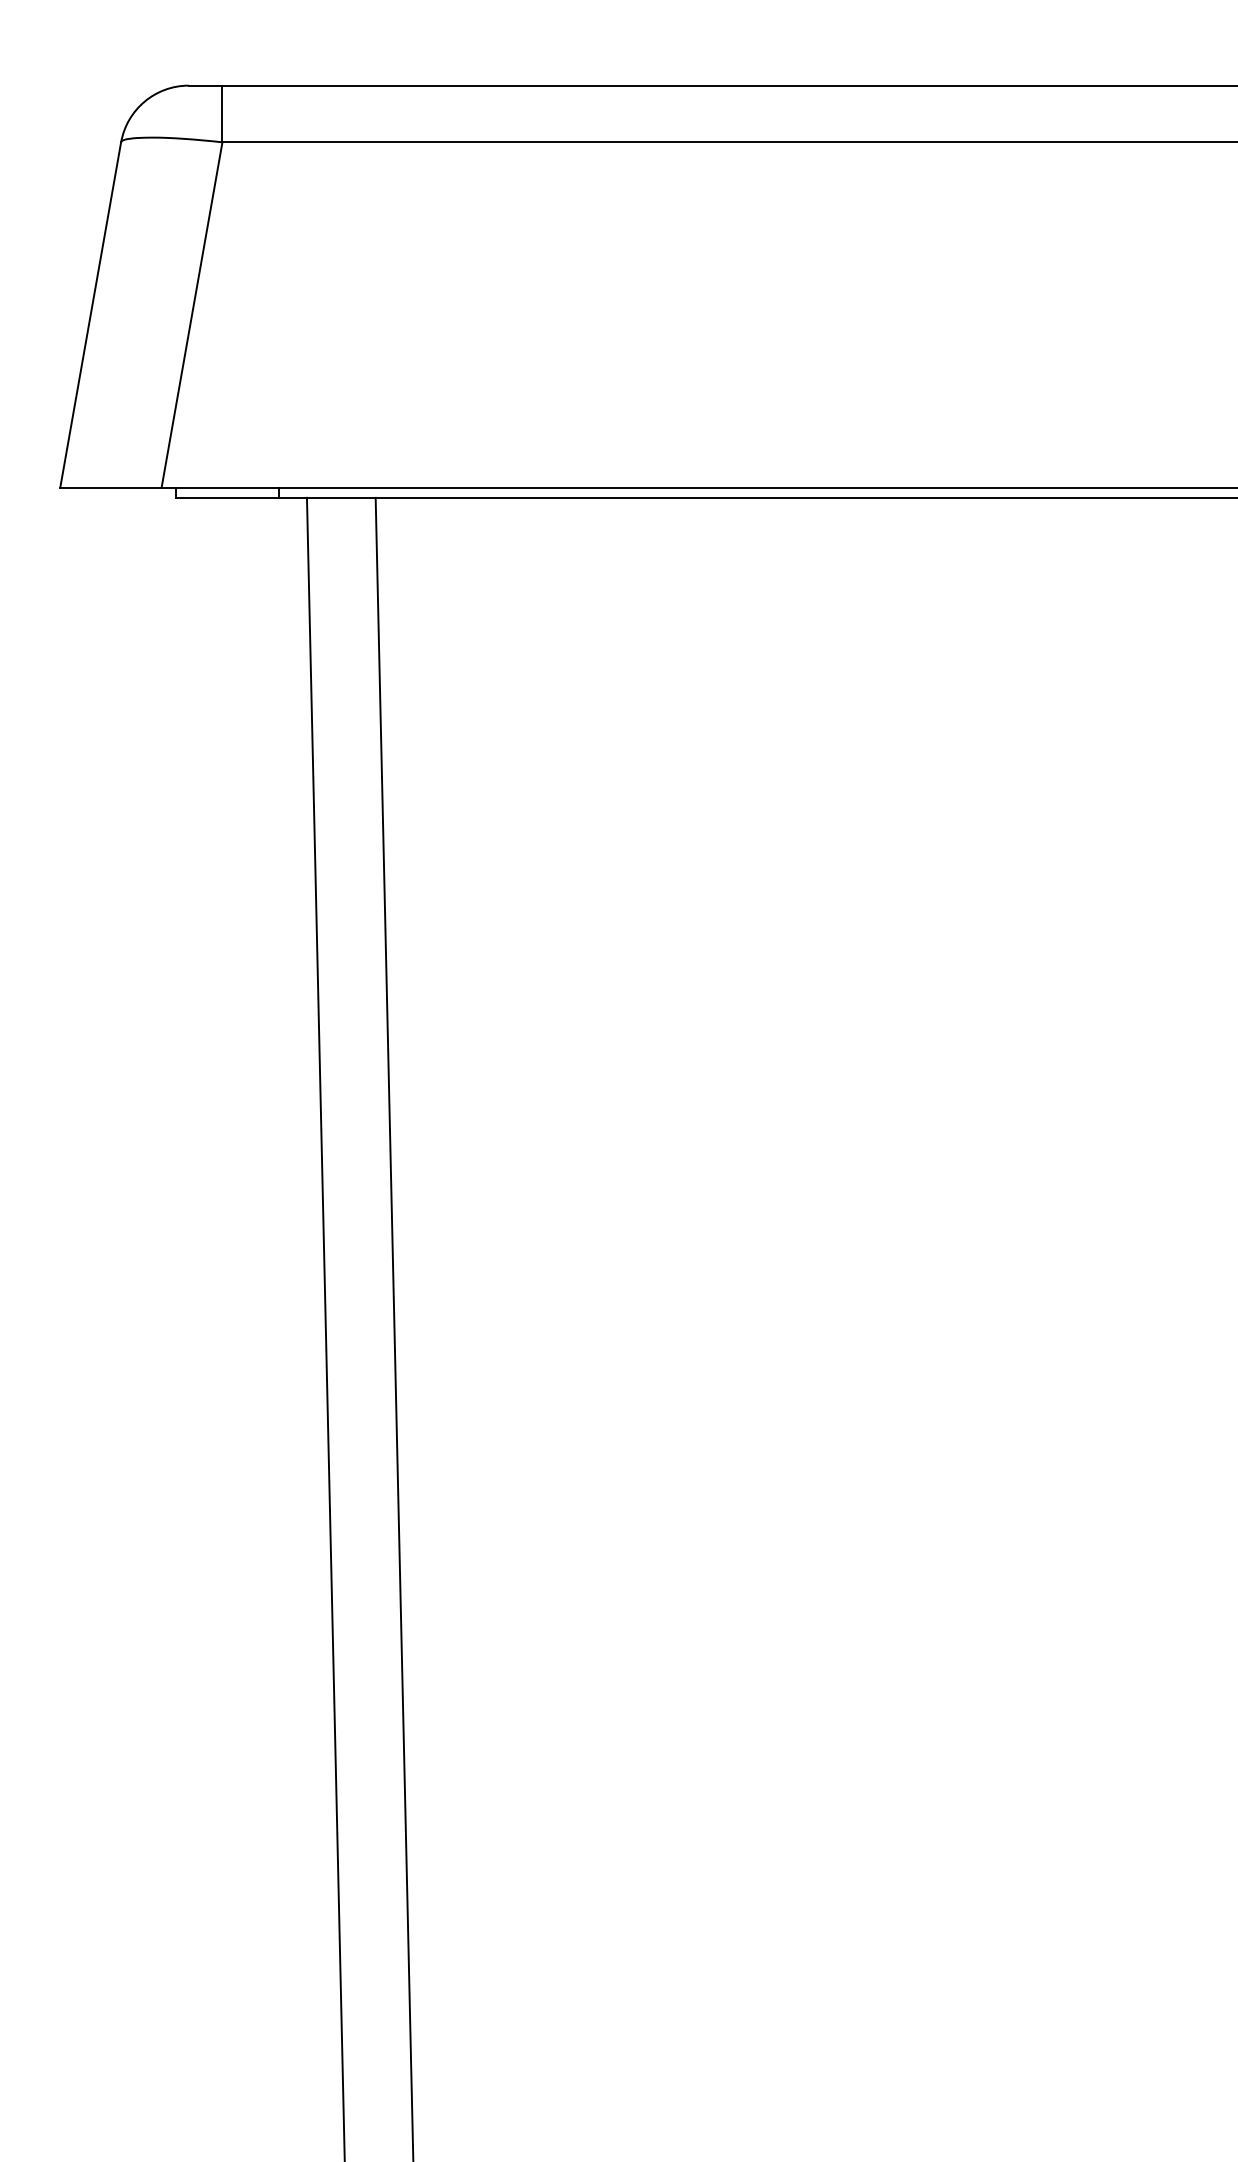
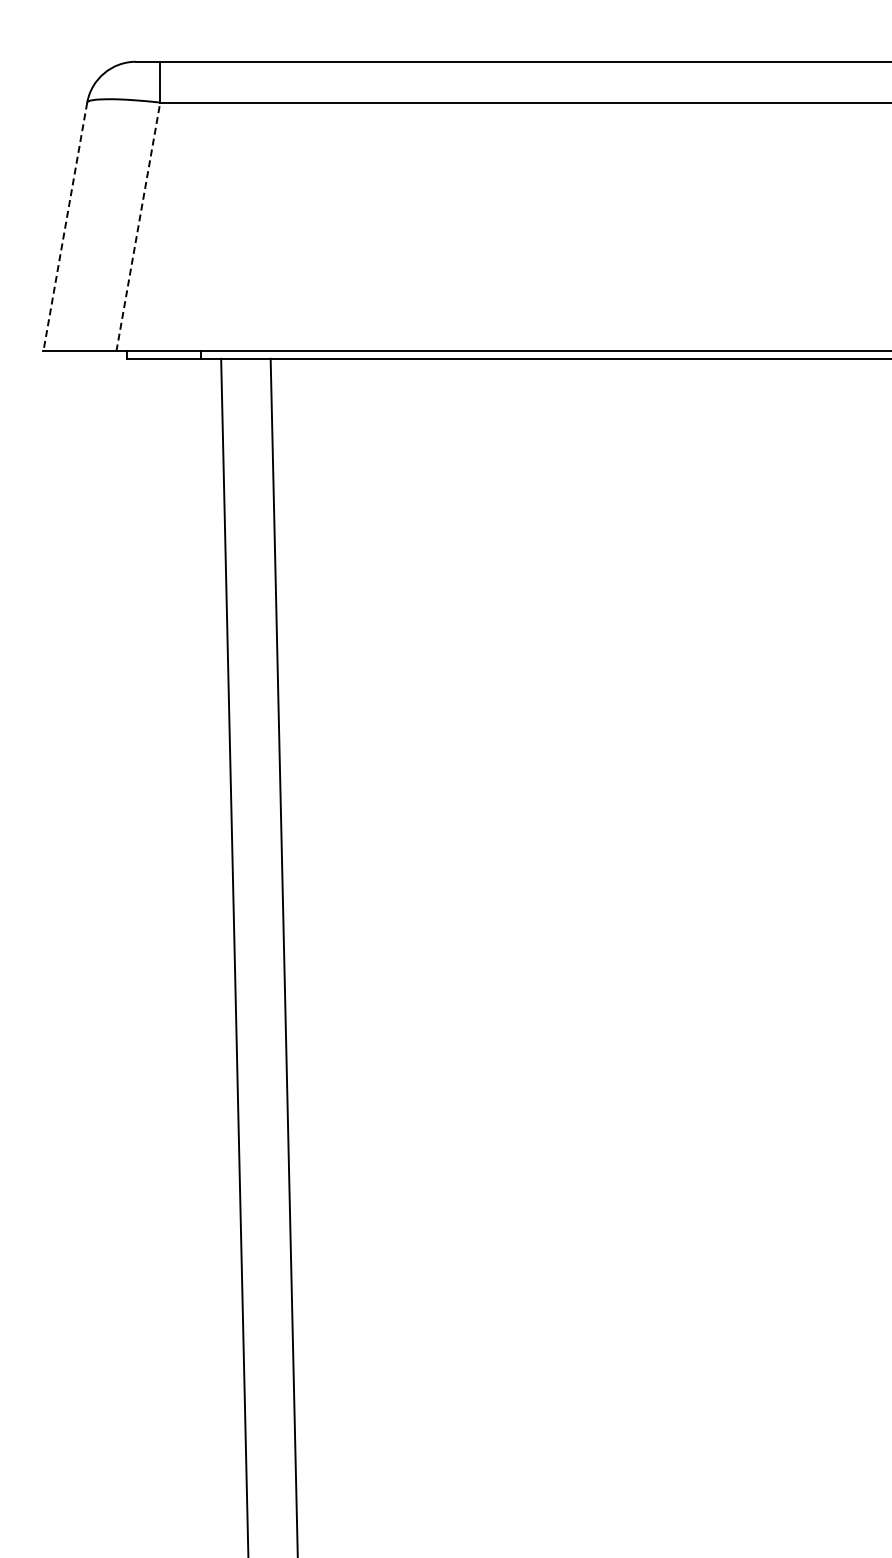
line: (192, 314) -> (138, 226), solid -> dashed
line: (90, 315) -> (65, 227), solid -> dashed

